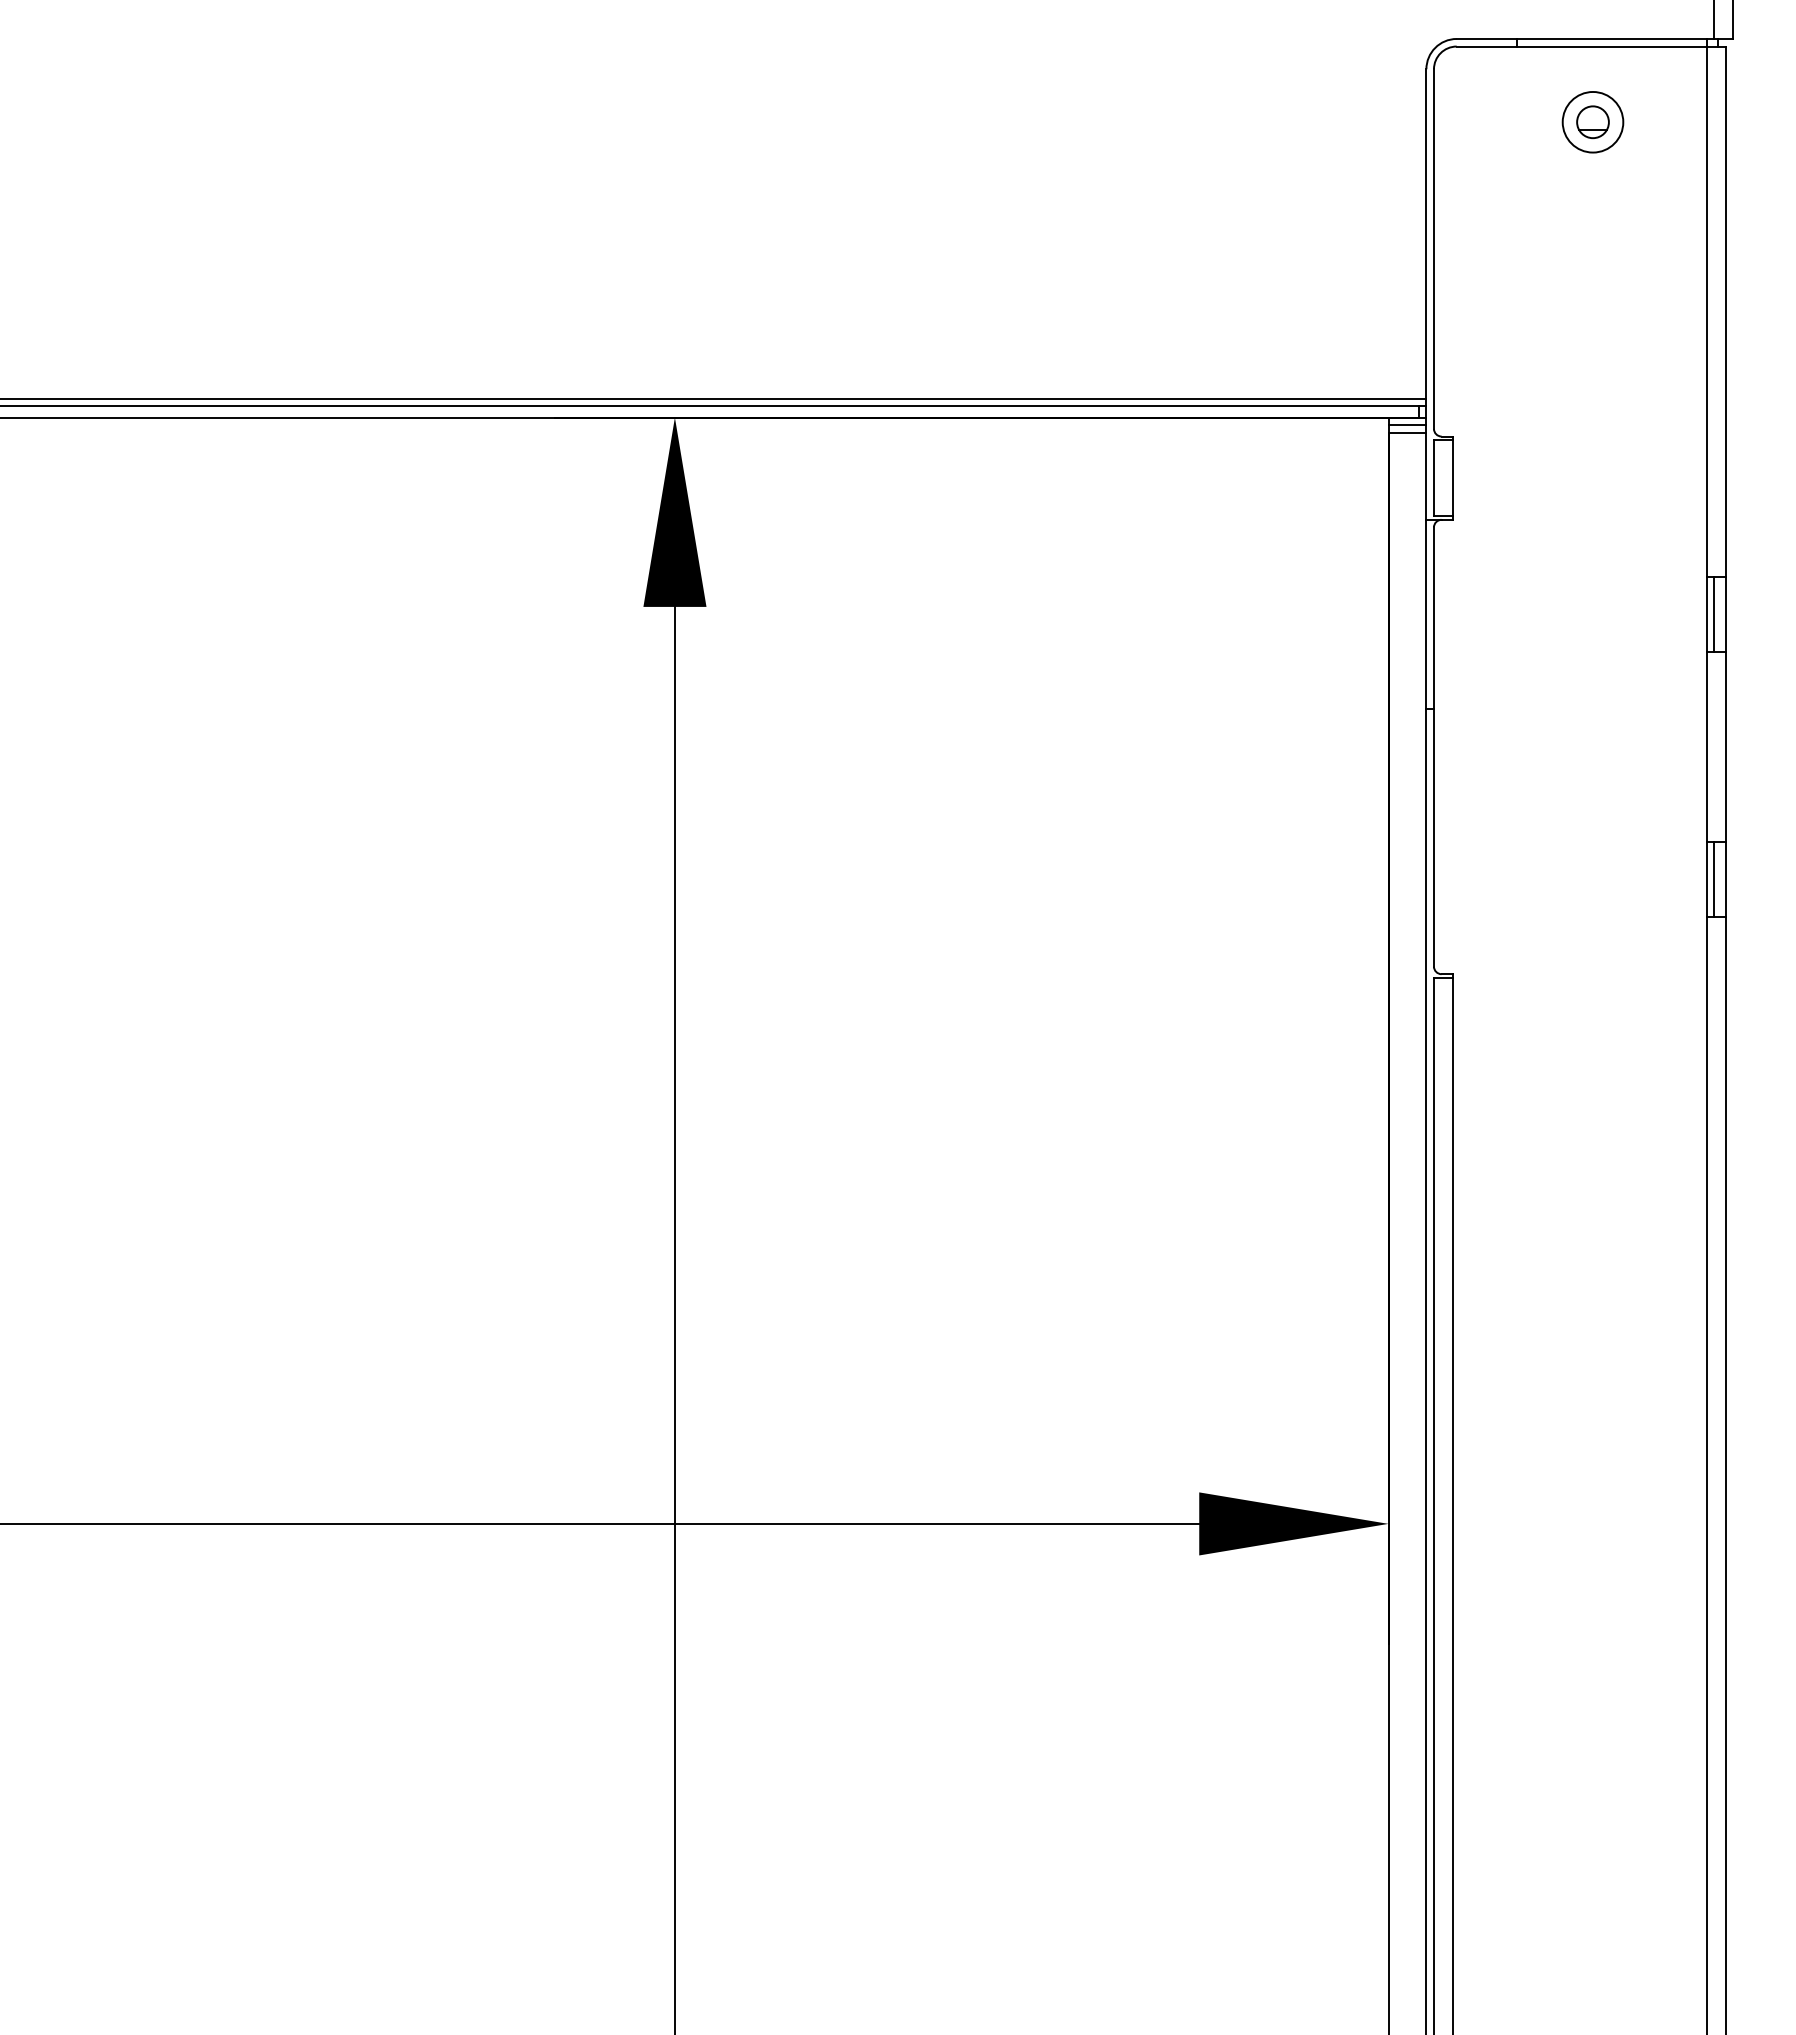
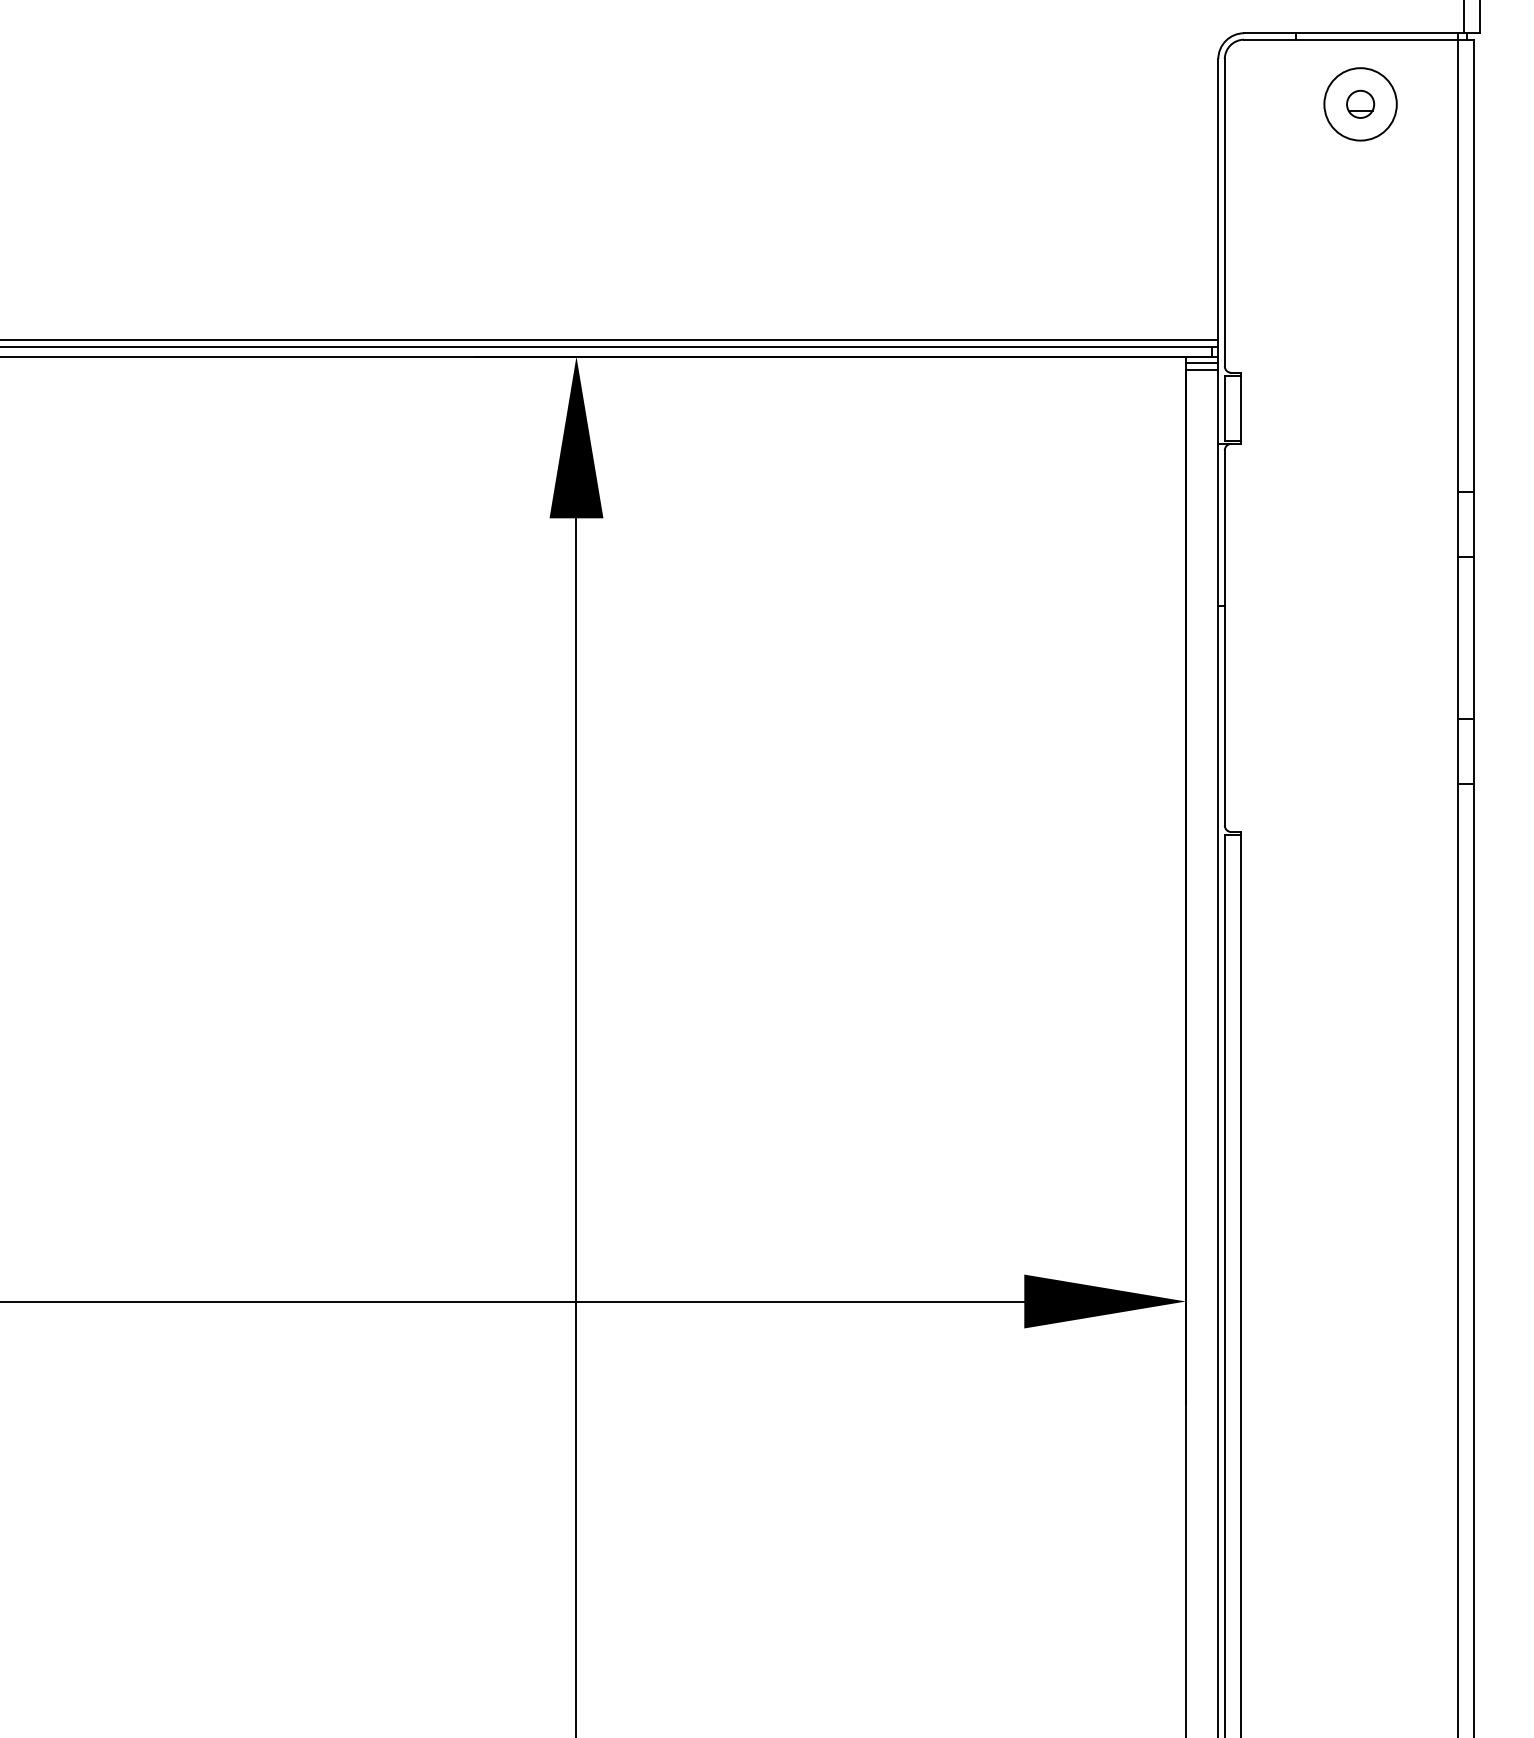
circle: (1592, 121) -> (1360, 103), size x1.4
line: (1714, 614) -> (1464, 524), removed
line: (1714, 879) -> (1464, 751), removed

